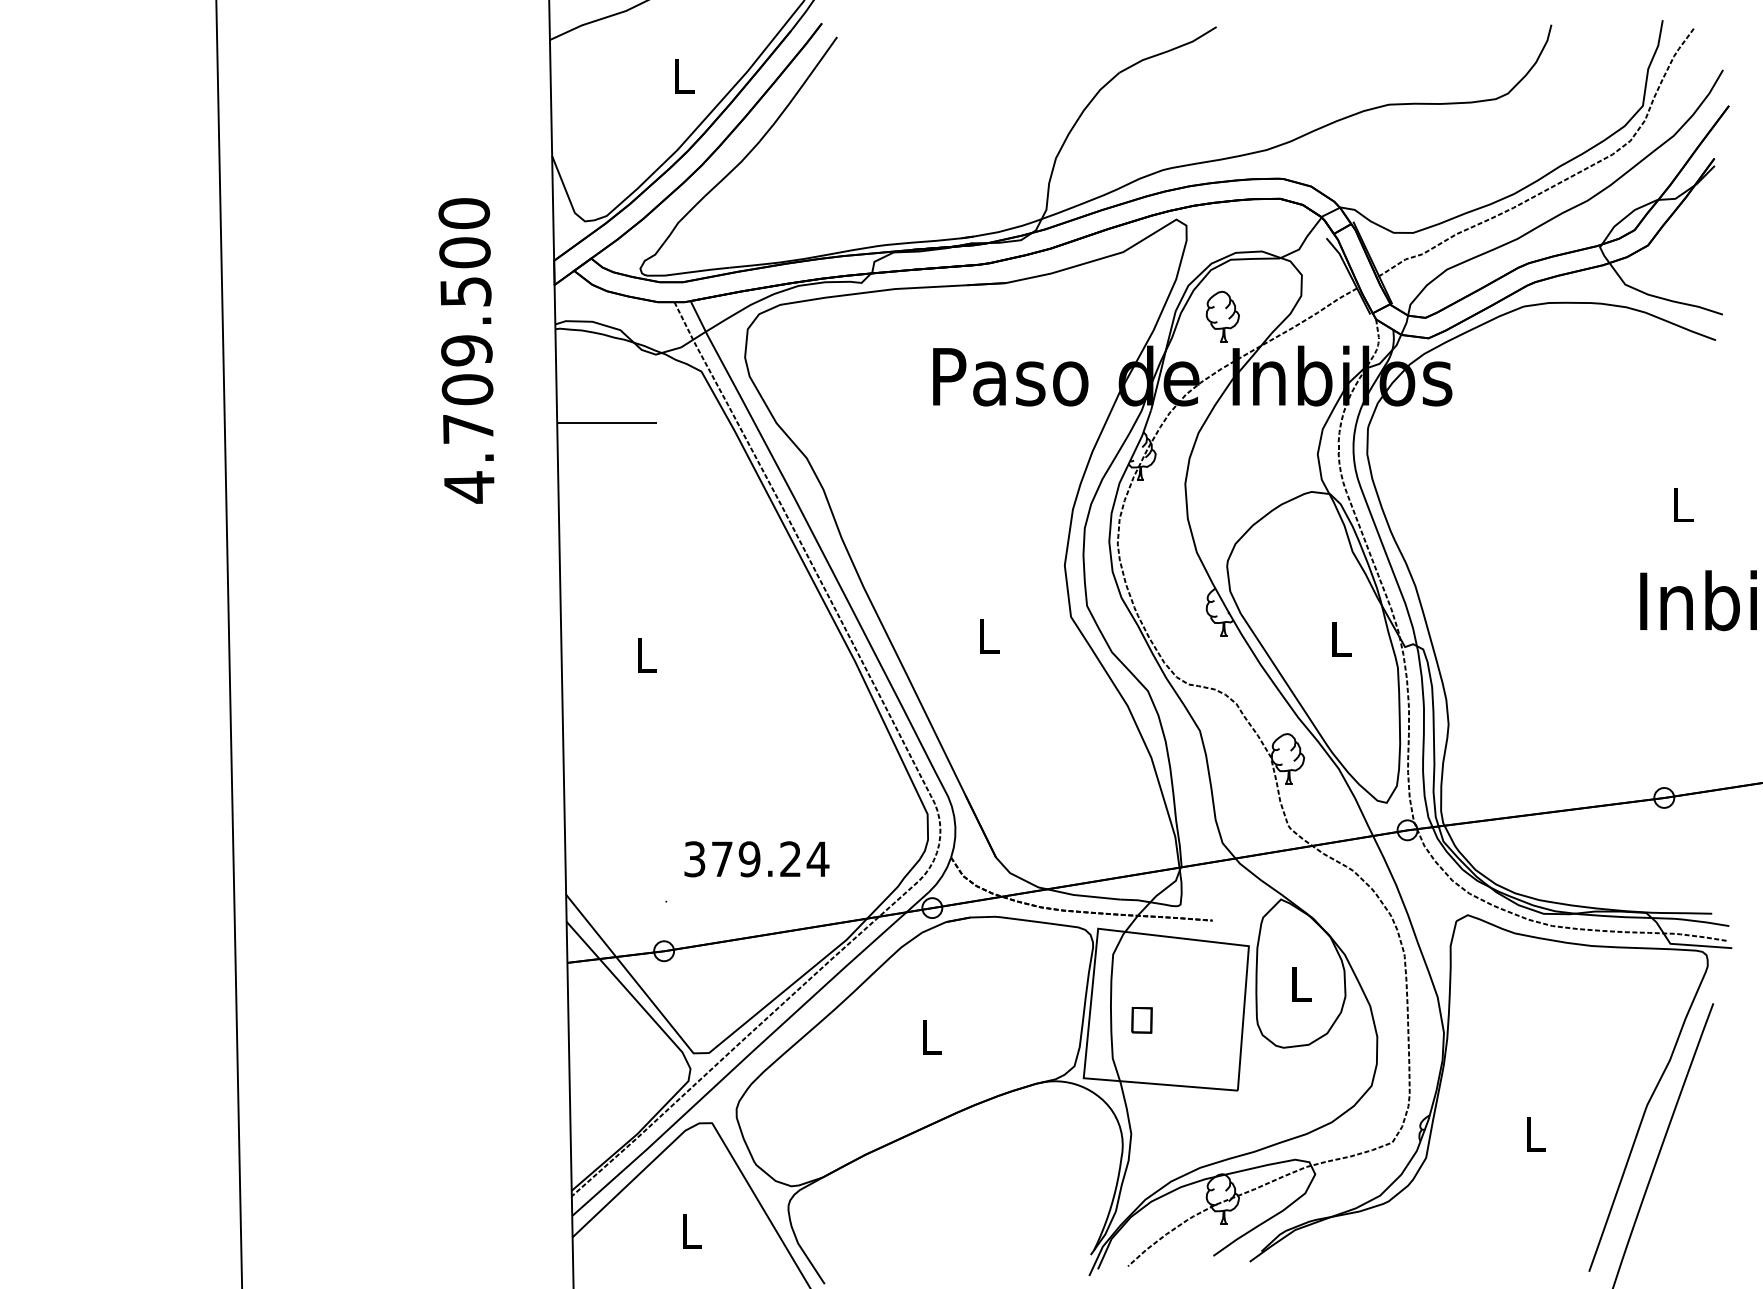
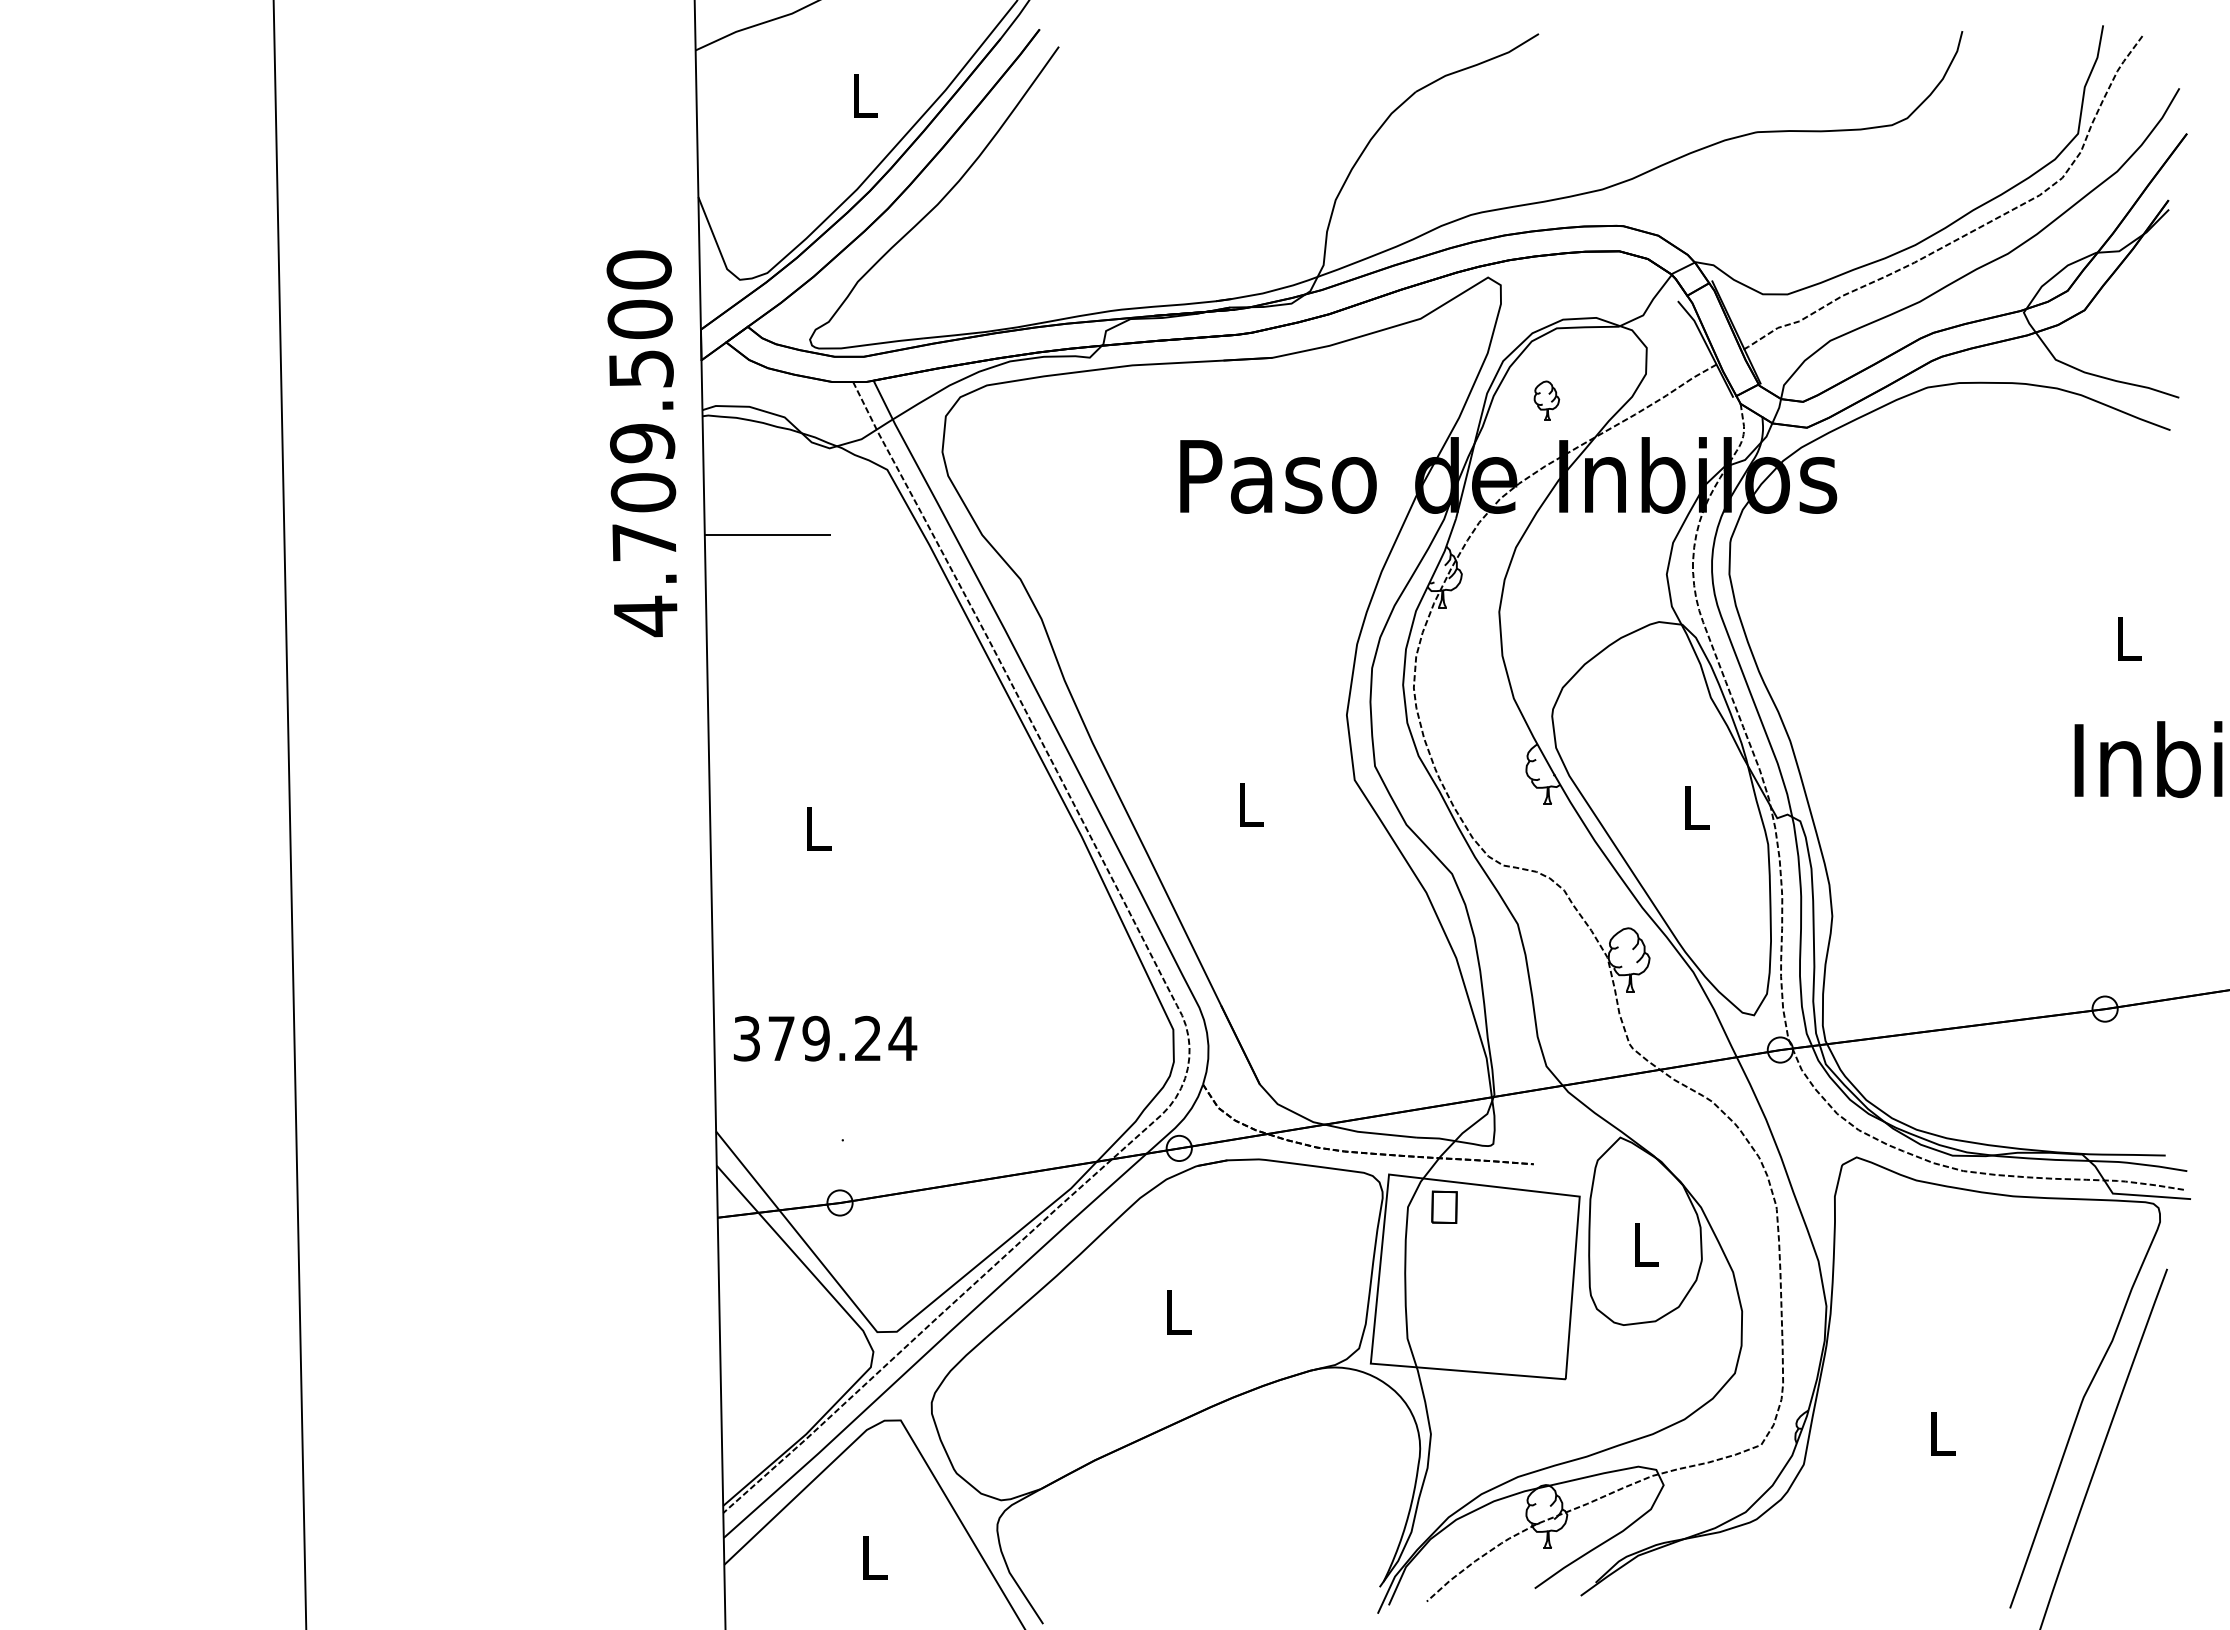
part: (1222, 316) -> (1546, 400), size x0.6
text: (466, 350) -> (641, 443), moved
text: (756, 859) -> (825, 1038), moved
part: (1142, 1019) -> (1444, 1206), moved

